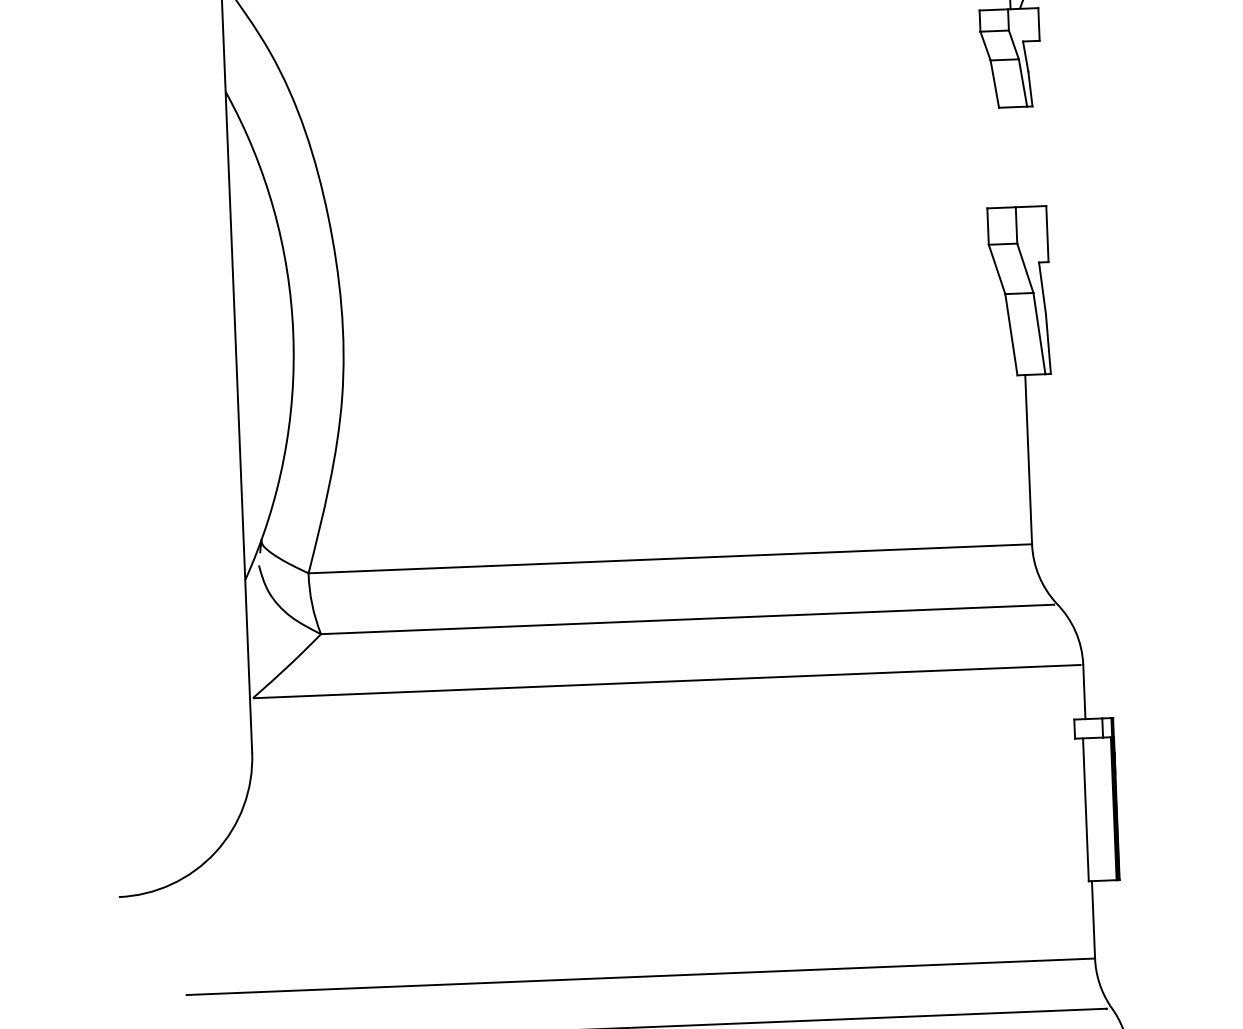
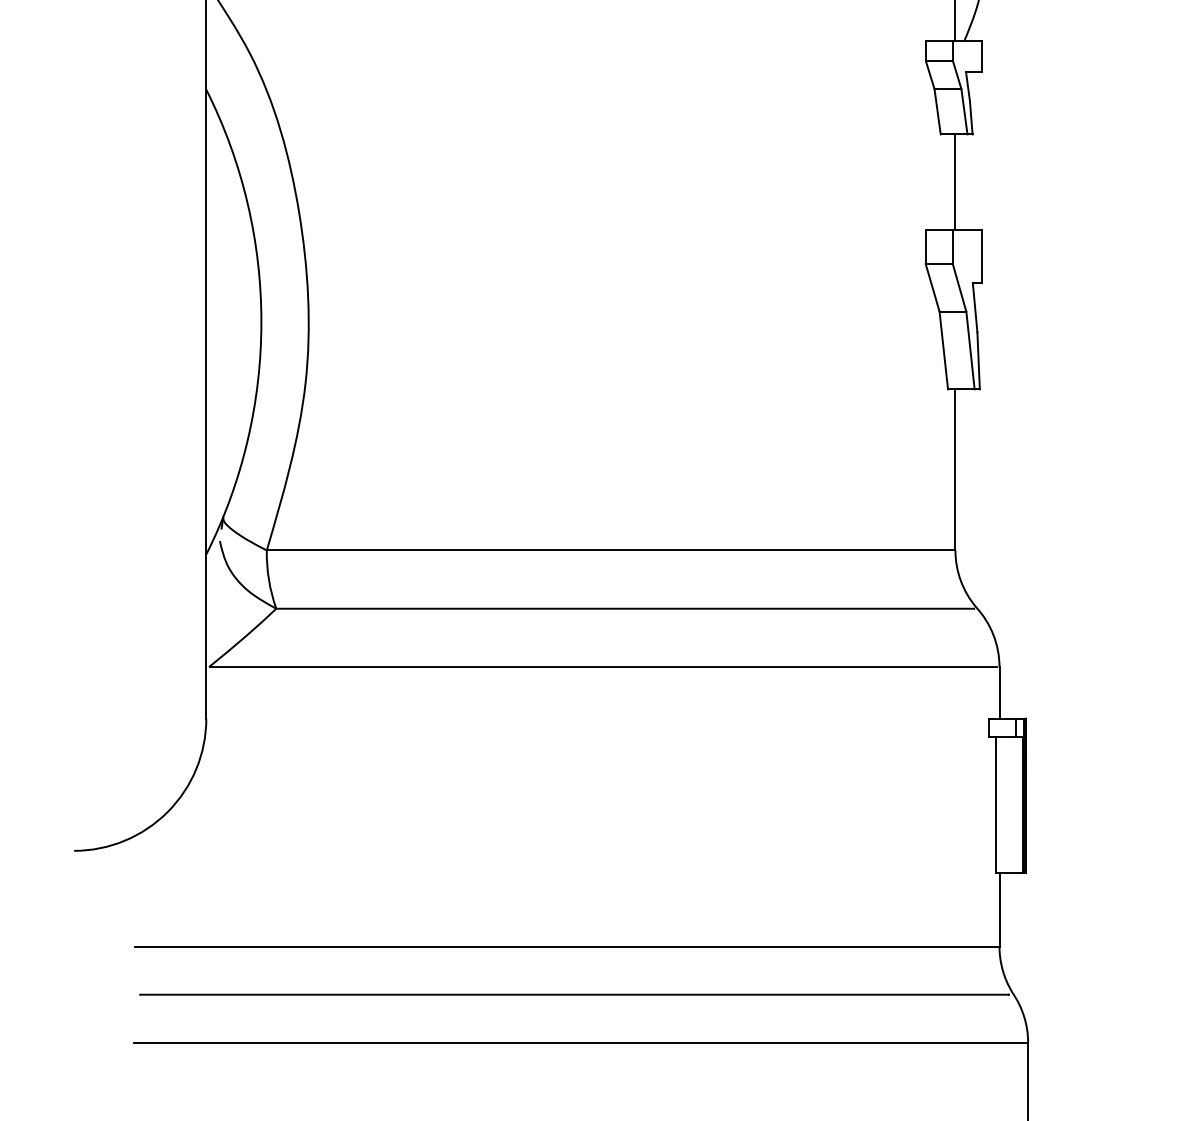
line: (1016, 156) -> (955, 181), added

